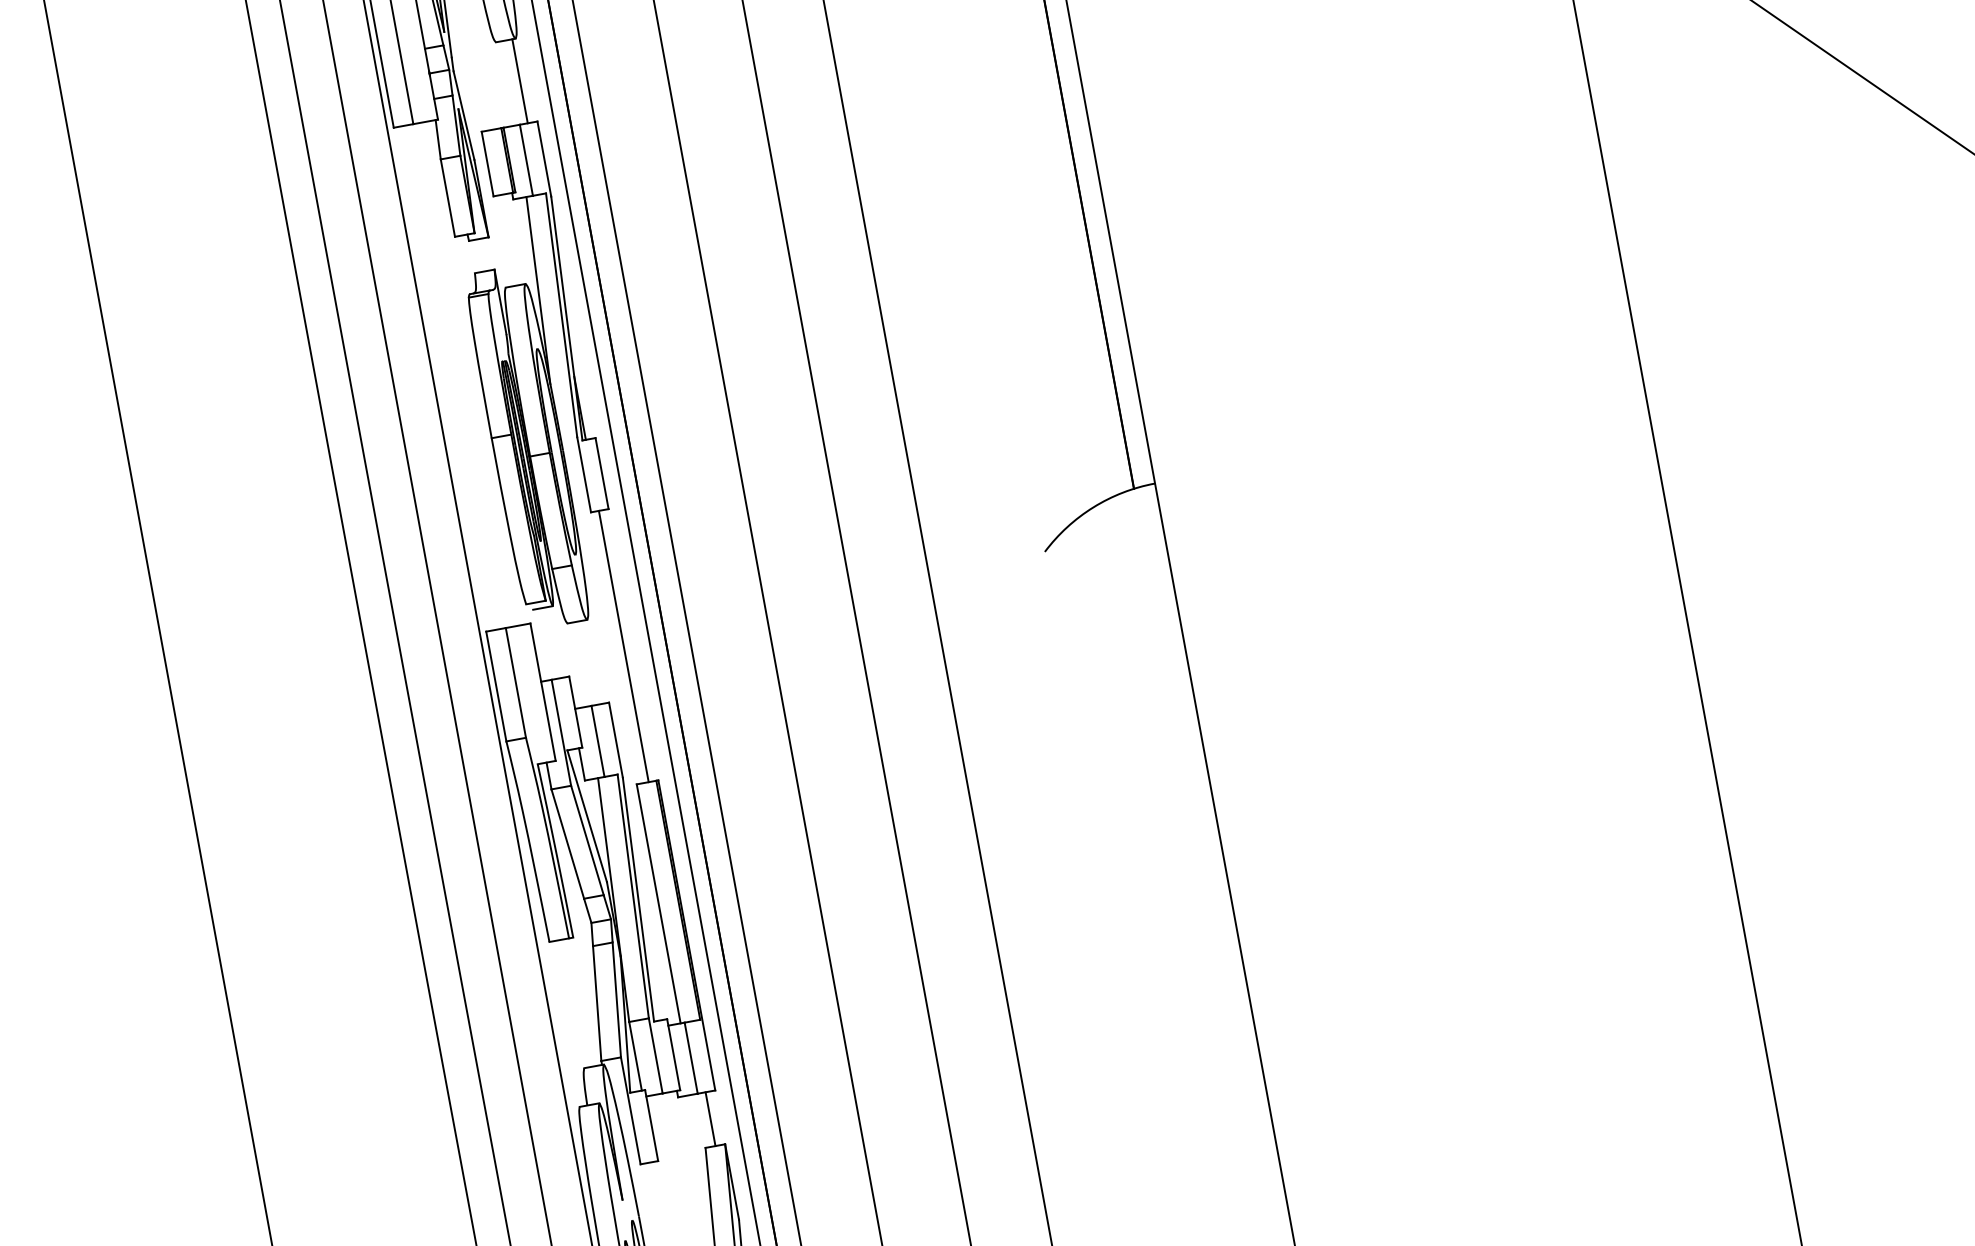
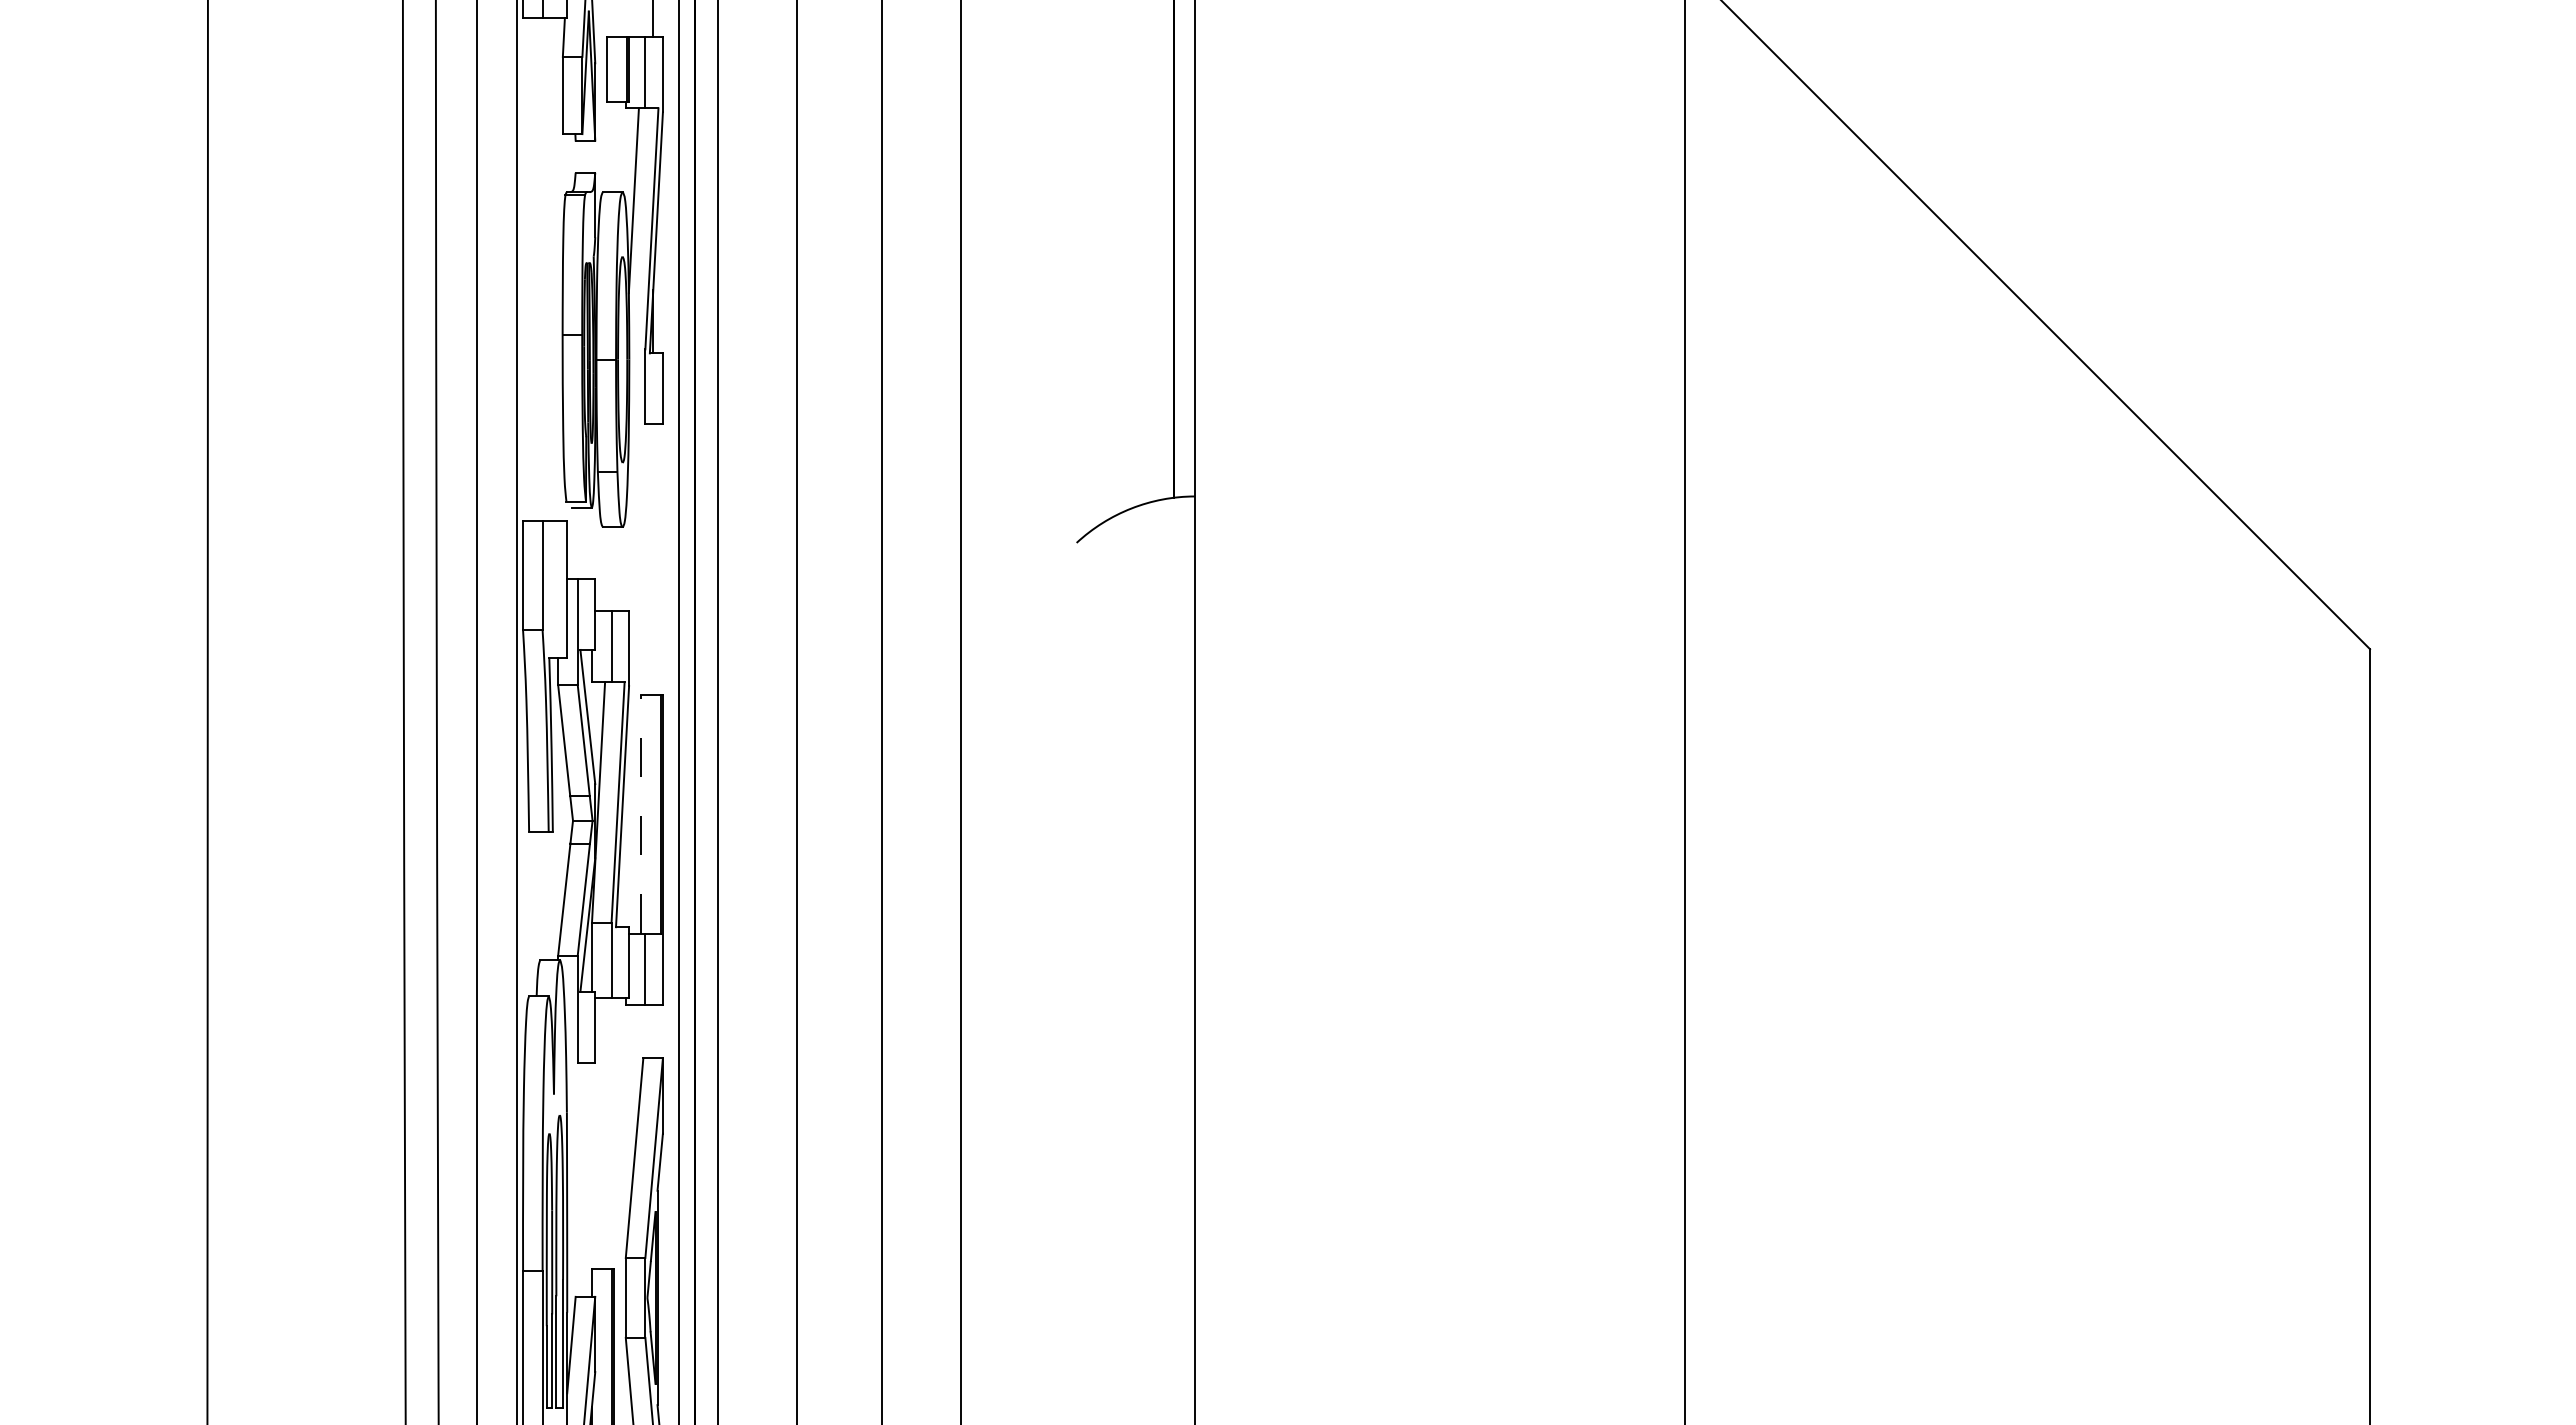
line: (624, 646) -> (653, 559), removed
line: (658, 903) -> (641, 813), solid -> dashed
line: (710, 1119) -> (653, 1031), removed

